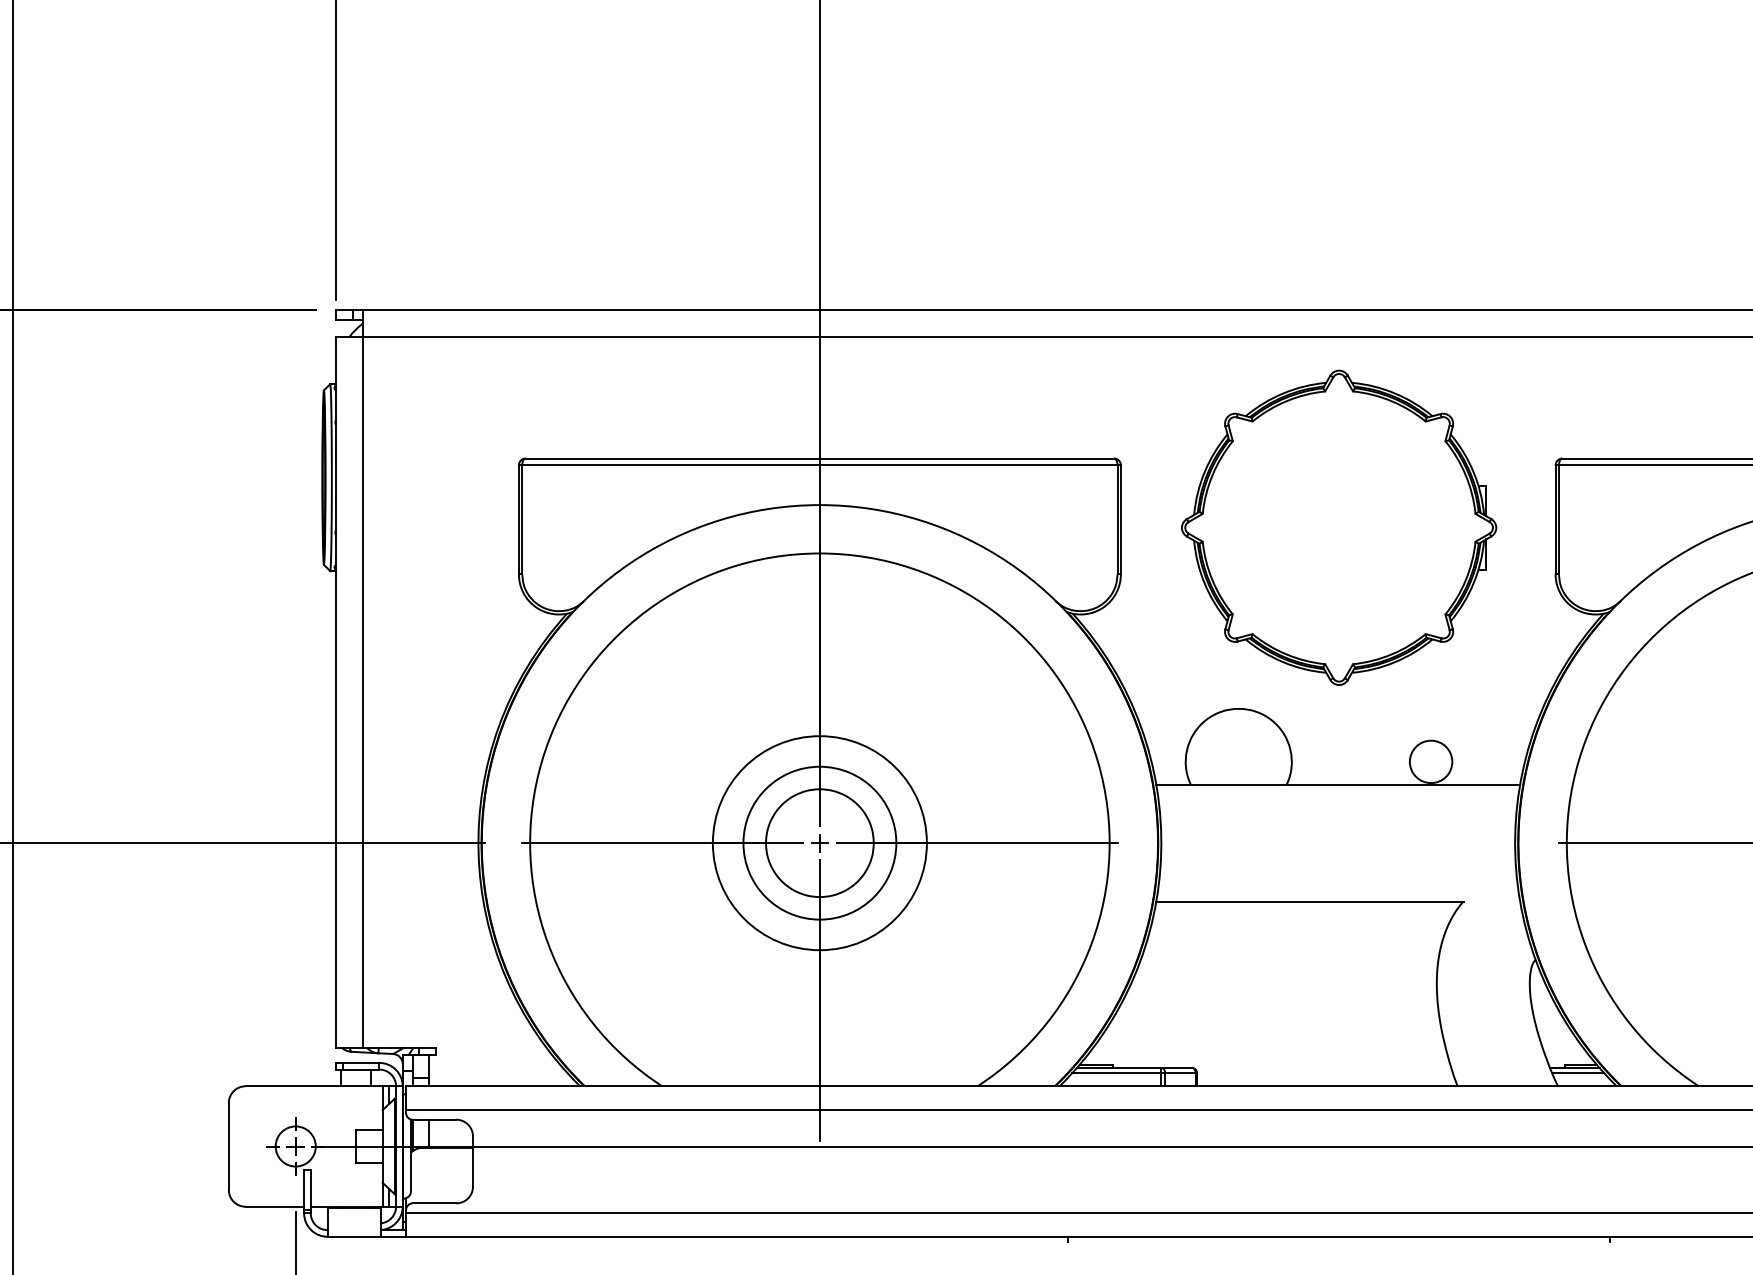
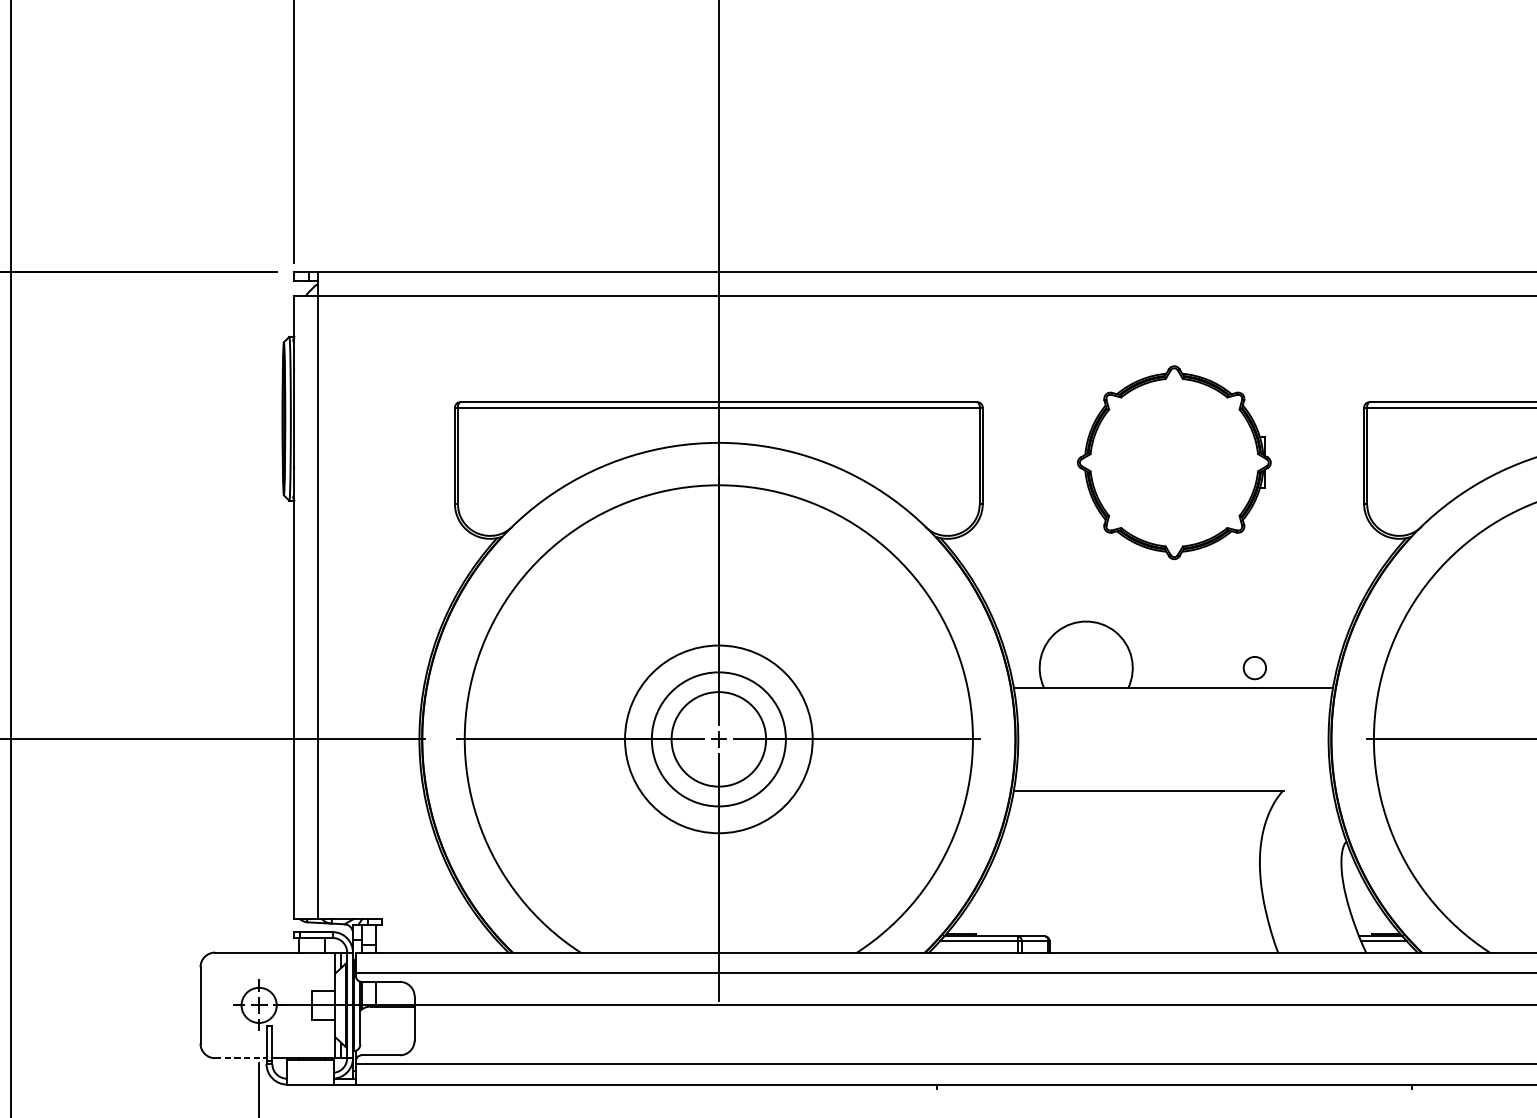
part: (1339, 527) -> (1174, 462), size x0.7
circle: (1430, 761) -> (1254, 667), size x0.6
line: (275, 1206) -> (241, 1058), solid -> dashed

